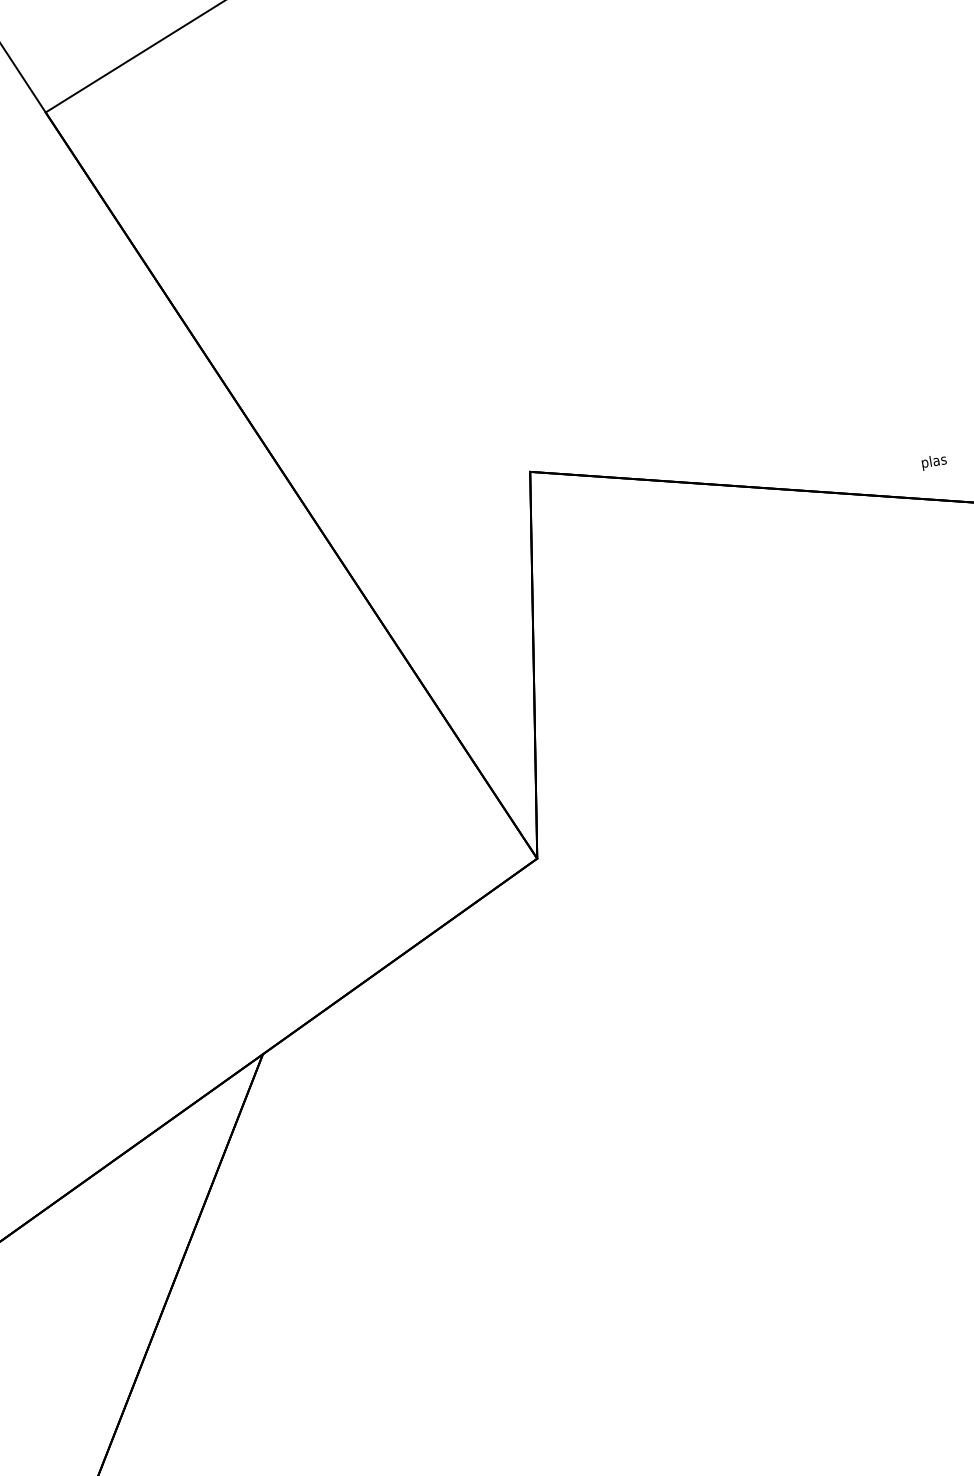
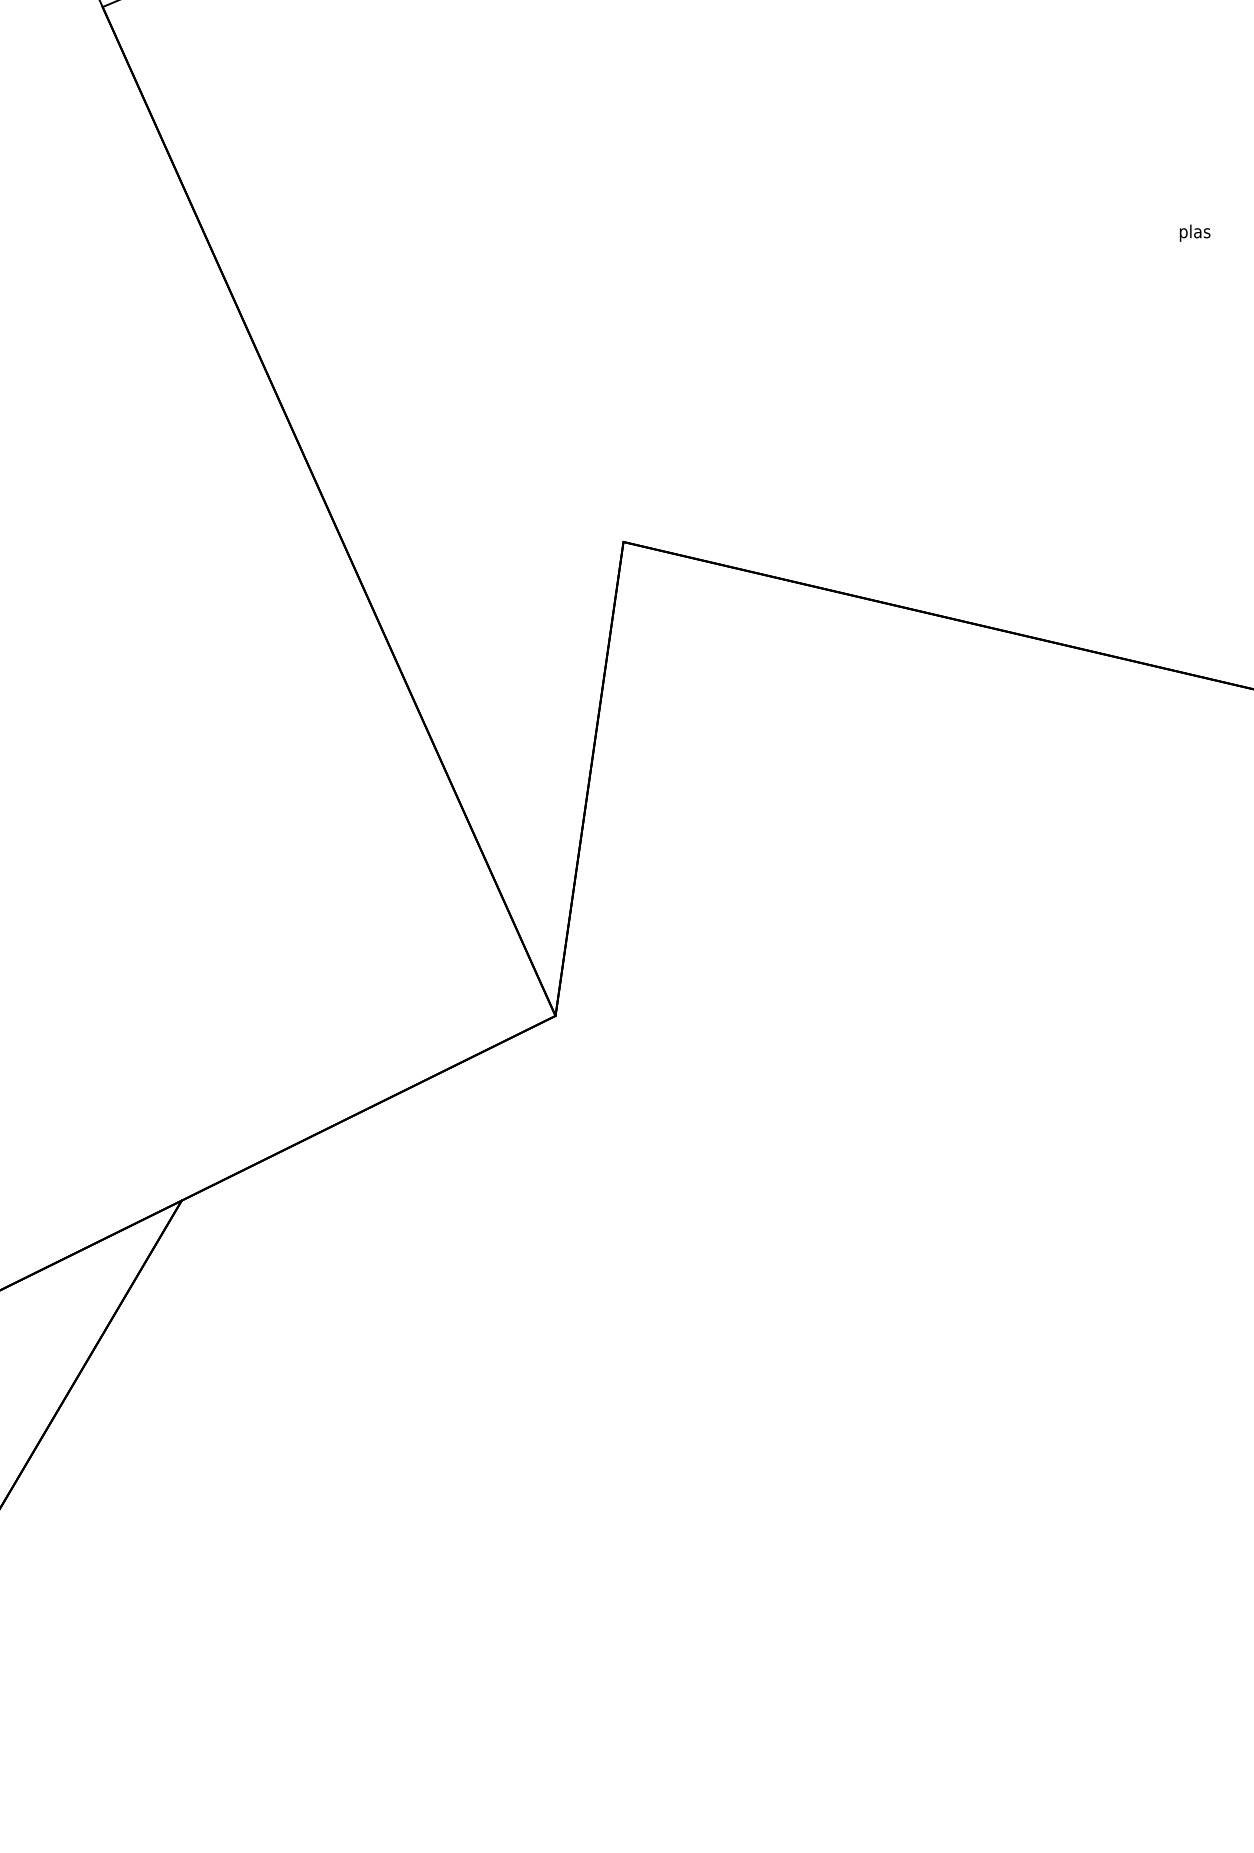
text: (933, 461) -> (1194, 232), moved

